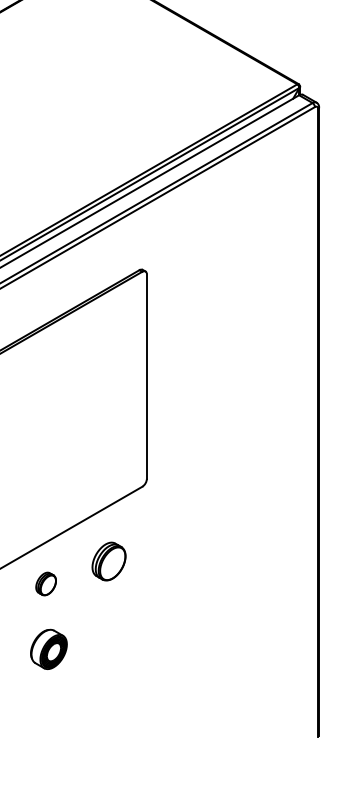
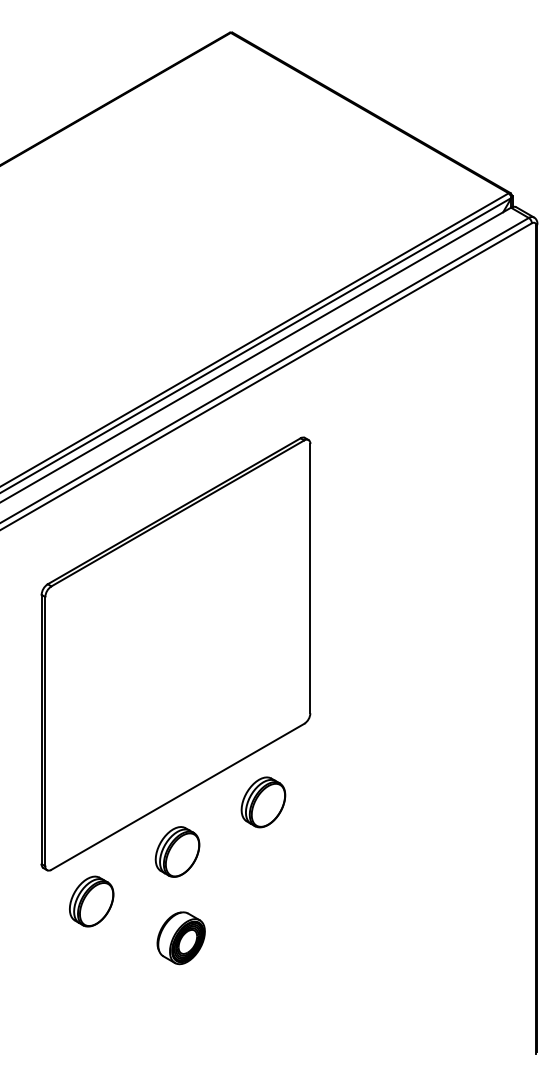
part: (109, 561) -> (263, 802), moved
part: (46, 583) -> (177, 851), size x1.67

